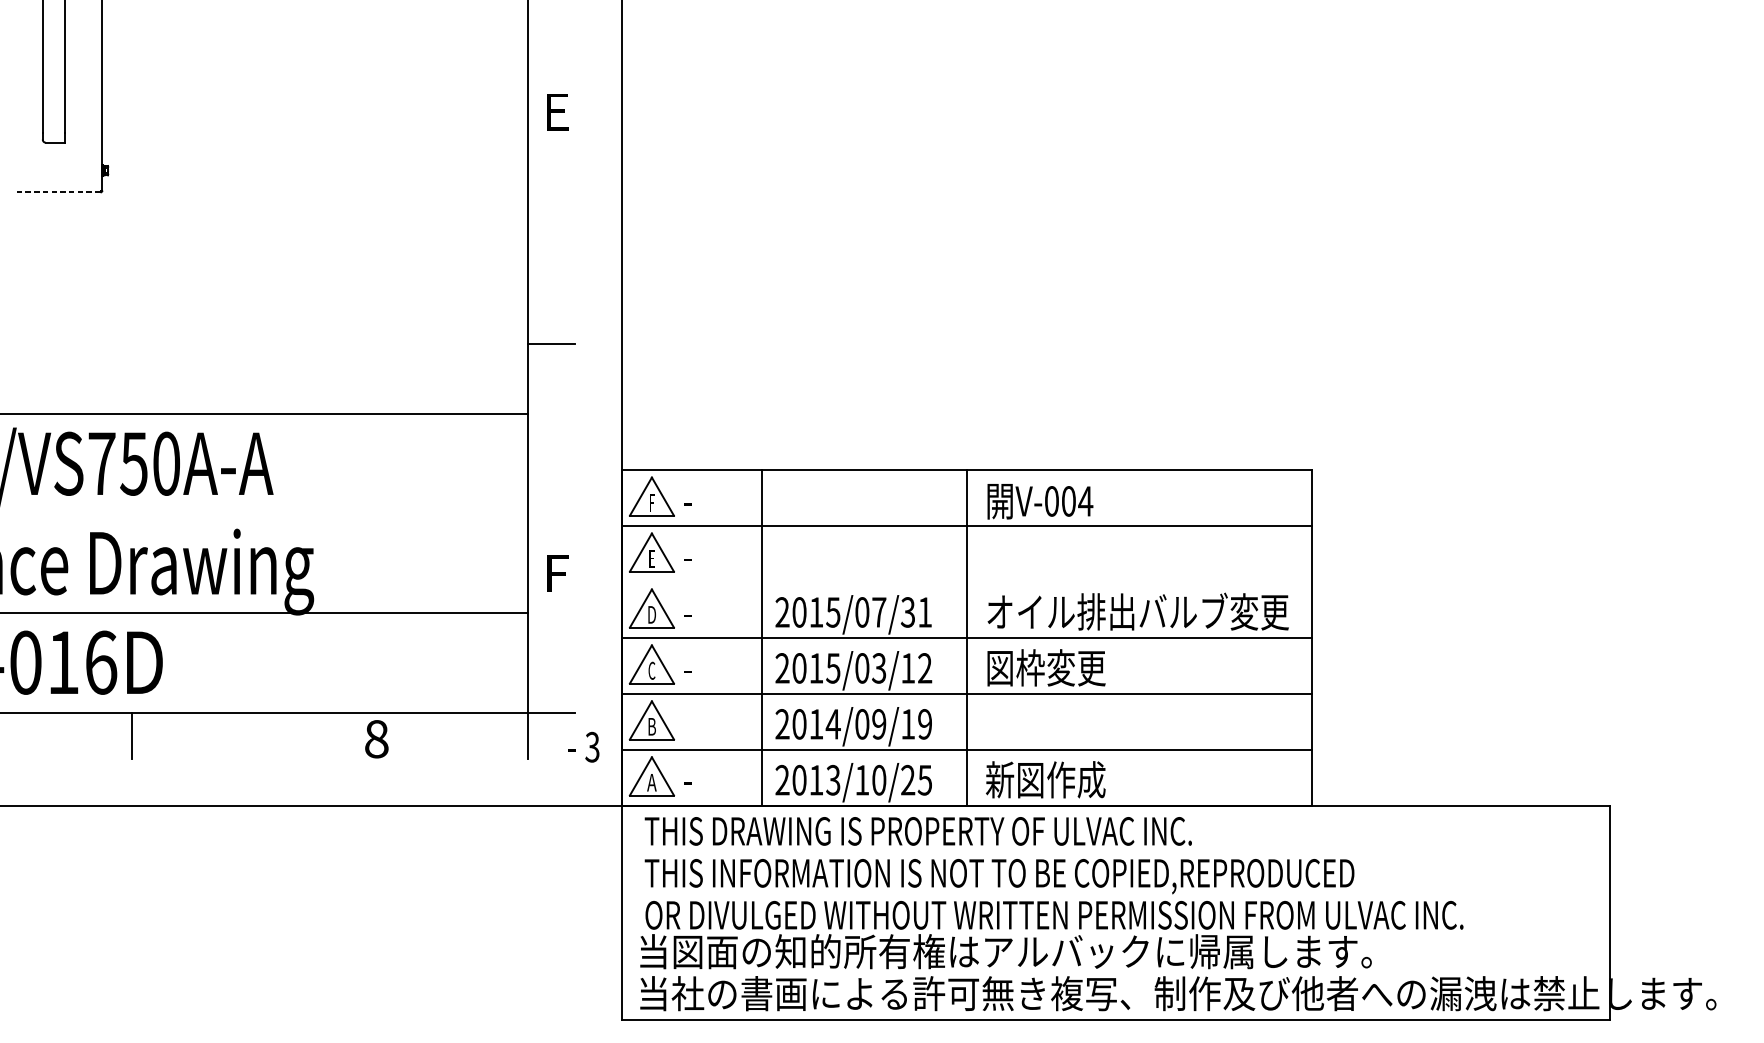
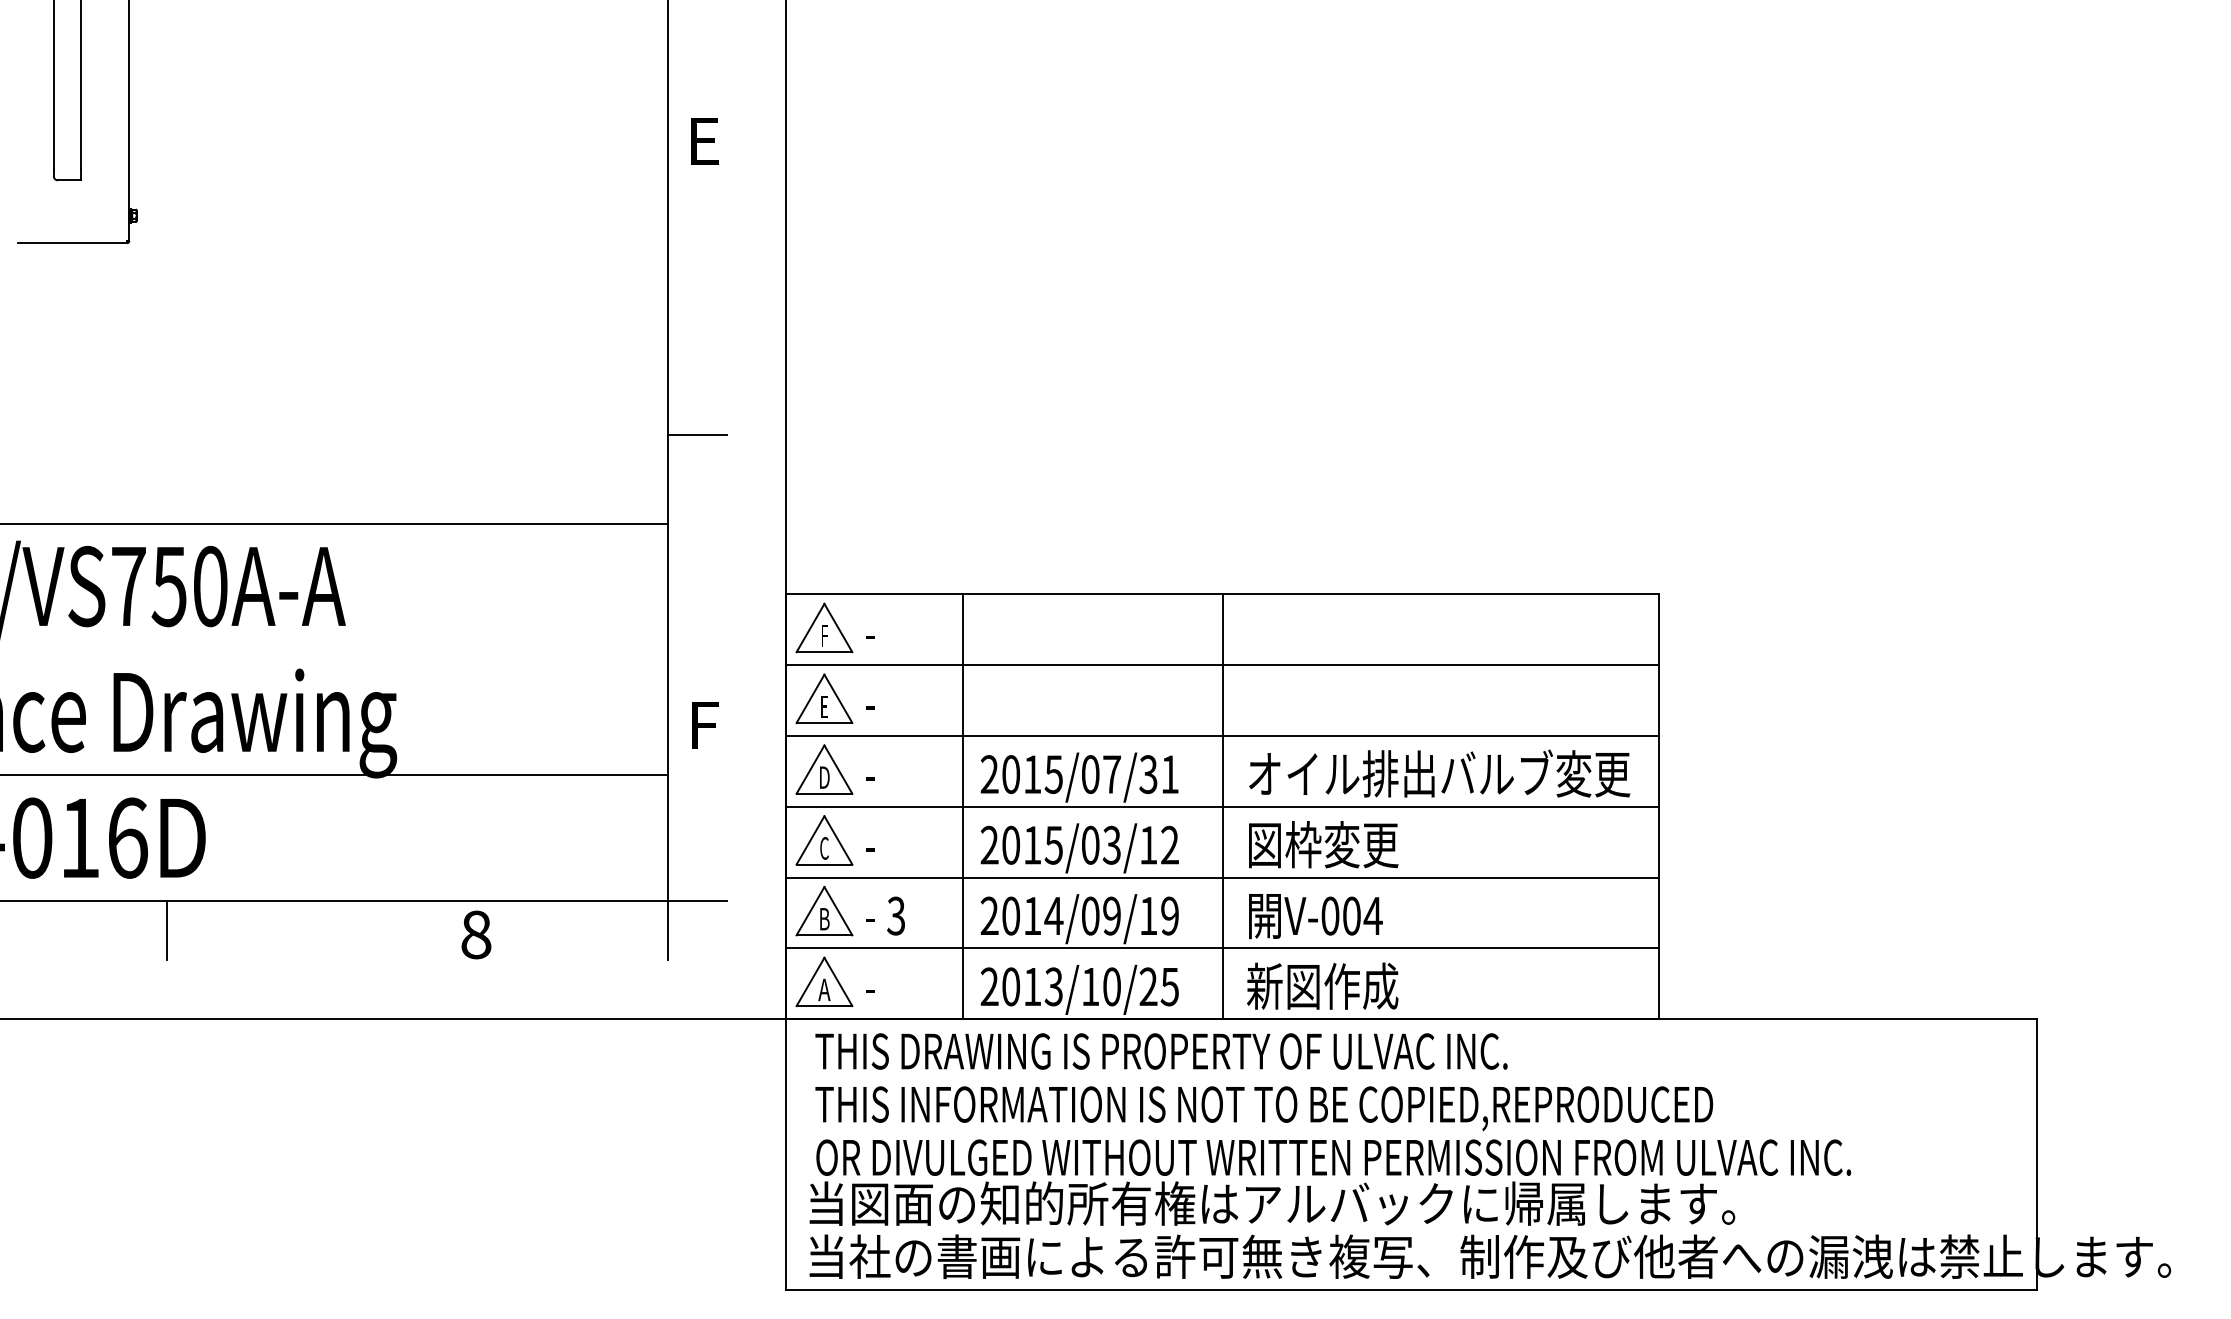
line: (57, 192) -> (72, 243), dashed -> solid
text: (1040, 501) -> (1315, 916), moved
line: (966, 581) -> (1222, 735), added
text: (583, 746) -> (885, 915), moved

